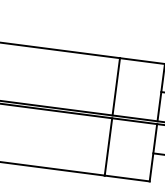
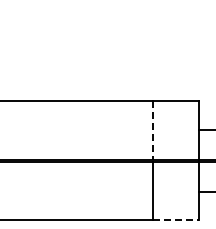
line: (116, 86) -> (153, 130), solid -> dashed
line: (126, 178) -> (175, 220), solid -> dashed

